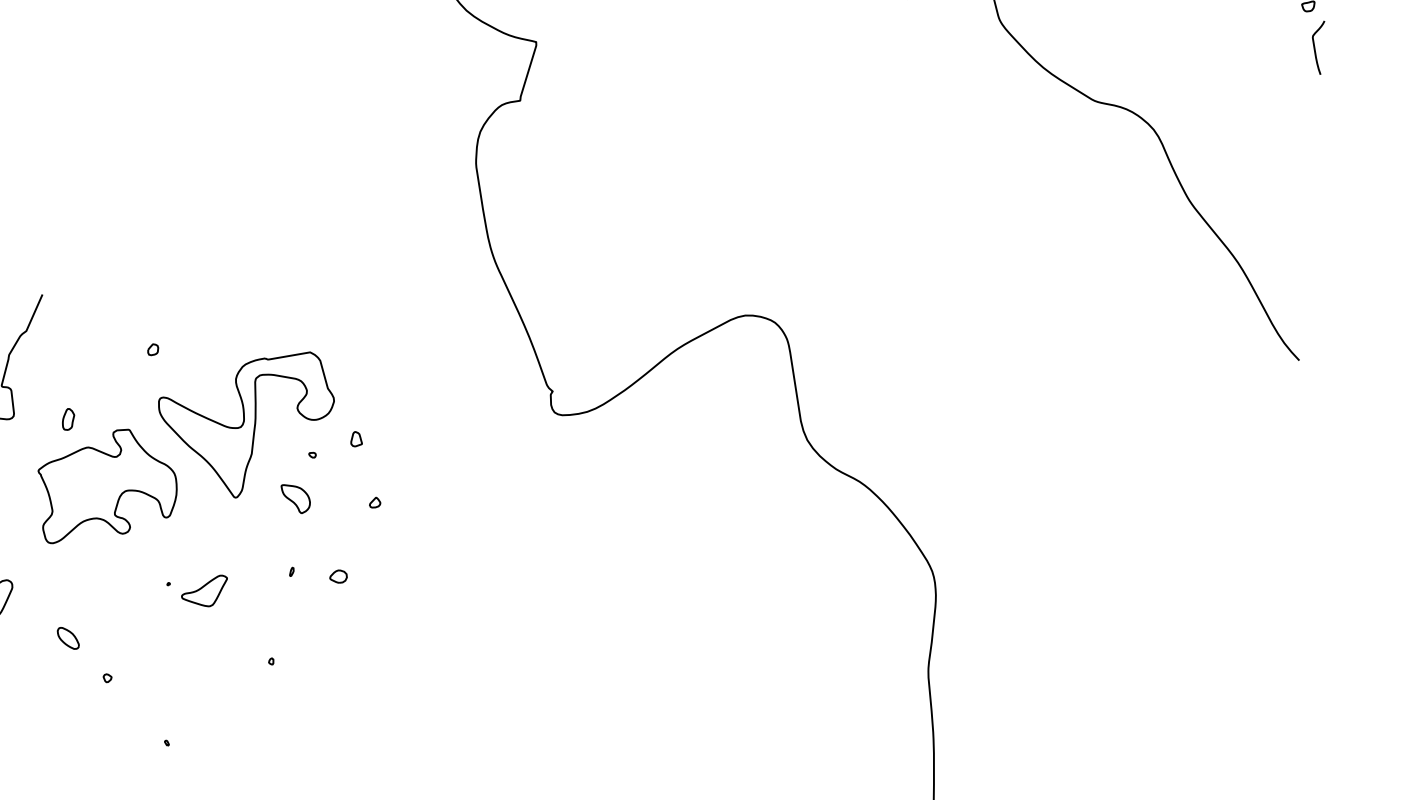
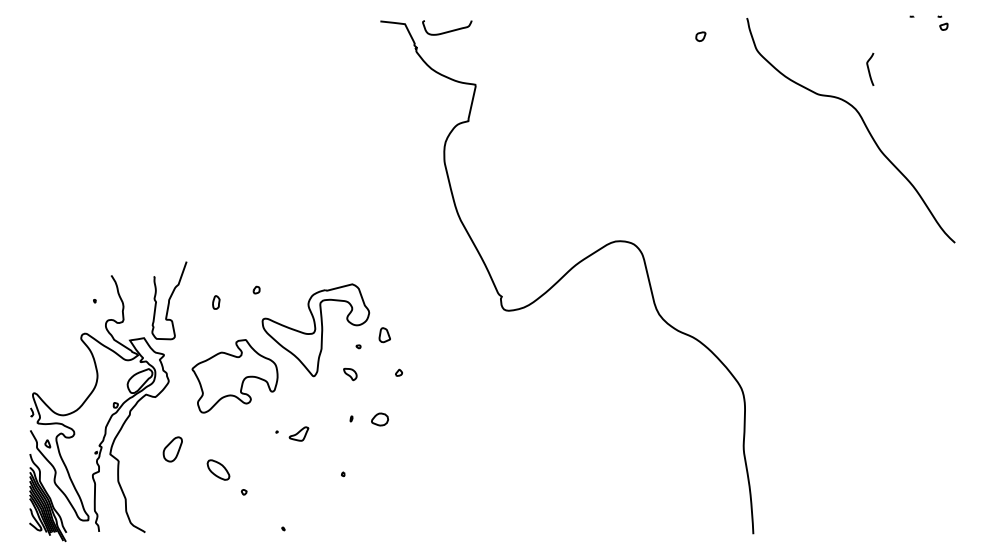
curve: (1315, 45) -> (869, 68), moved
part: (68, 419) -> (216, 302), moved
part: (356, 438) -> (384, 334), size x1.6
part: (295, 499) -> (350, 374), size x0.7
part: (339, 576) -> (380, 419), size x1.6
part: (203, 589) -> (298, 433), size x0.7
part: (68, 637) -> (218, 469), size x1.6

